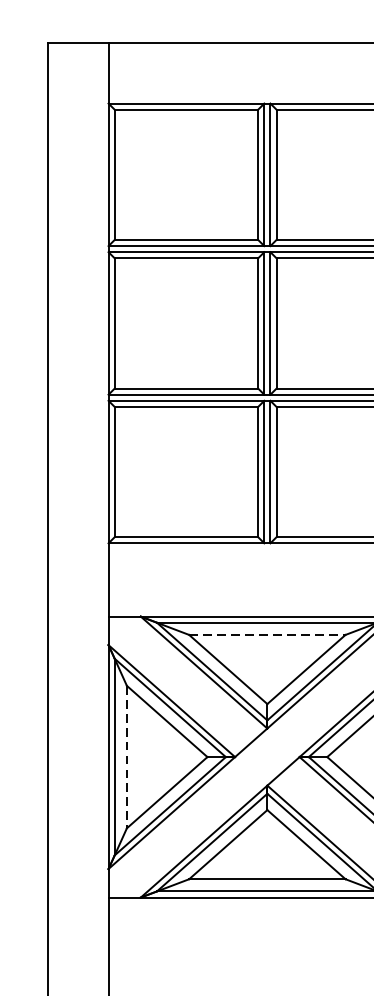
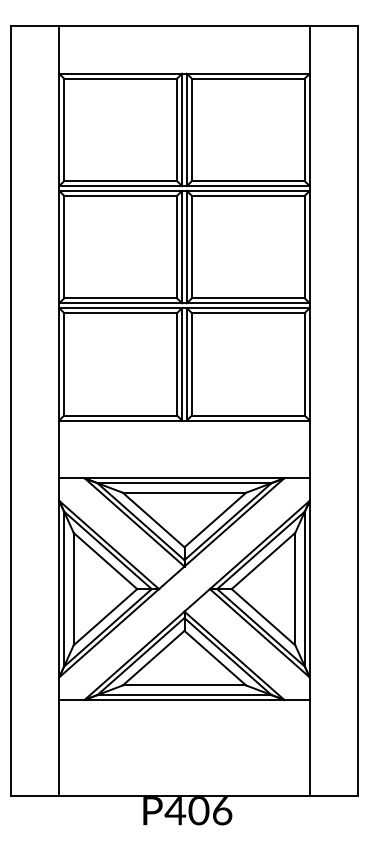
line: (267, 634) -> (184, 492), dashed -> solid
line: (126, 757) -> (73, 589), dashed -> solid

